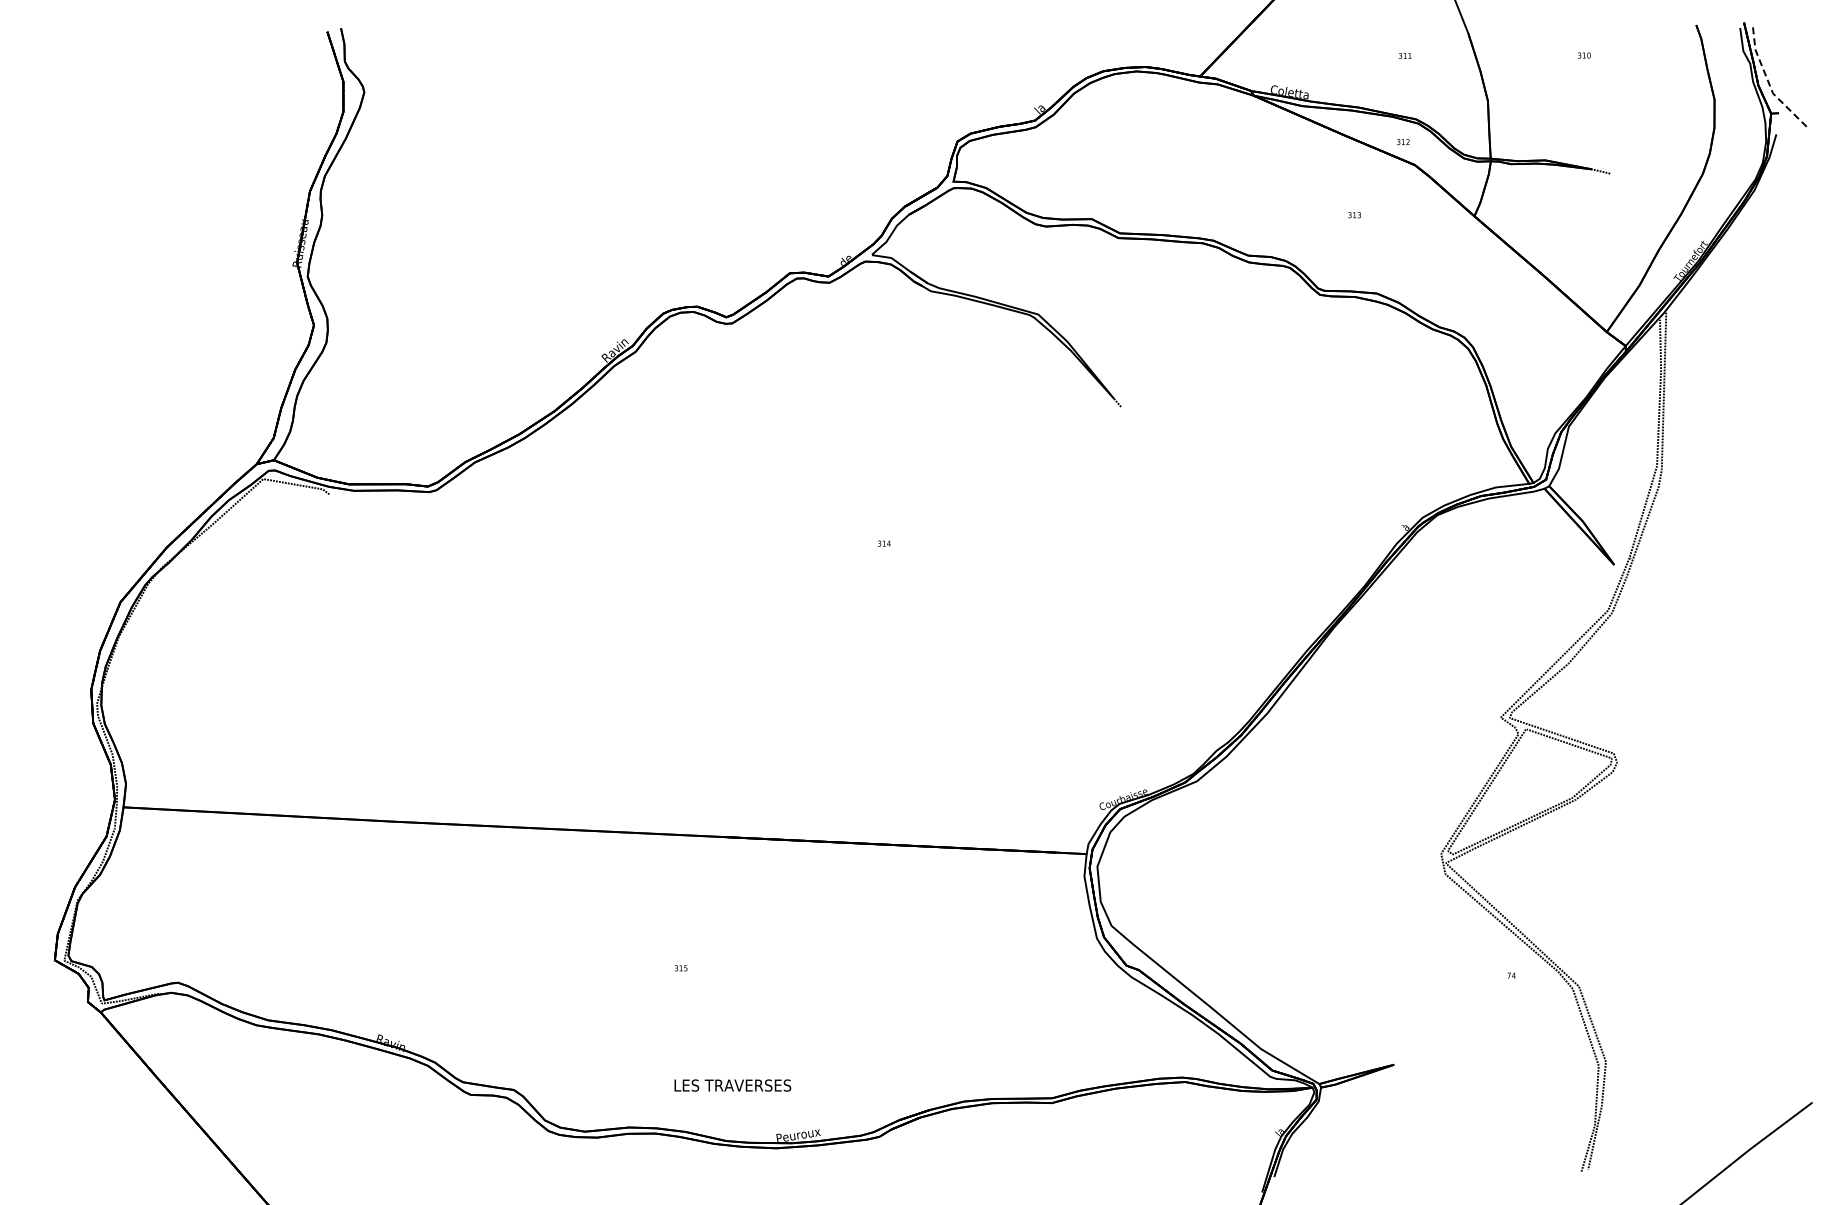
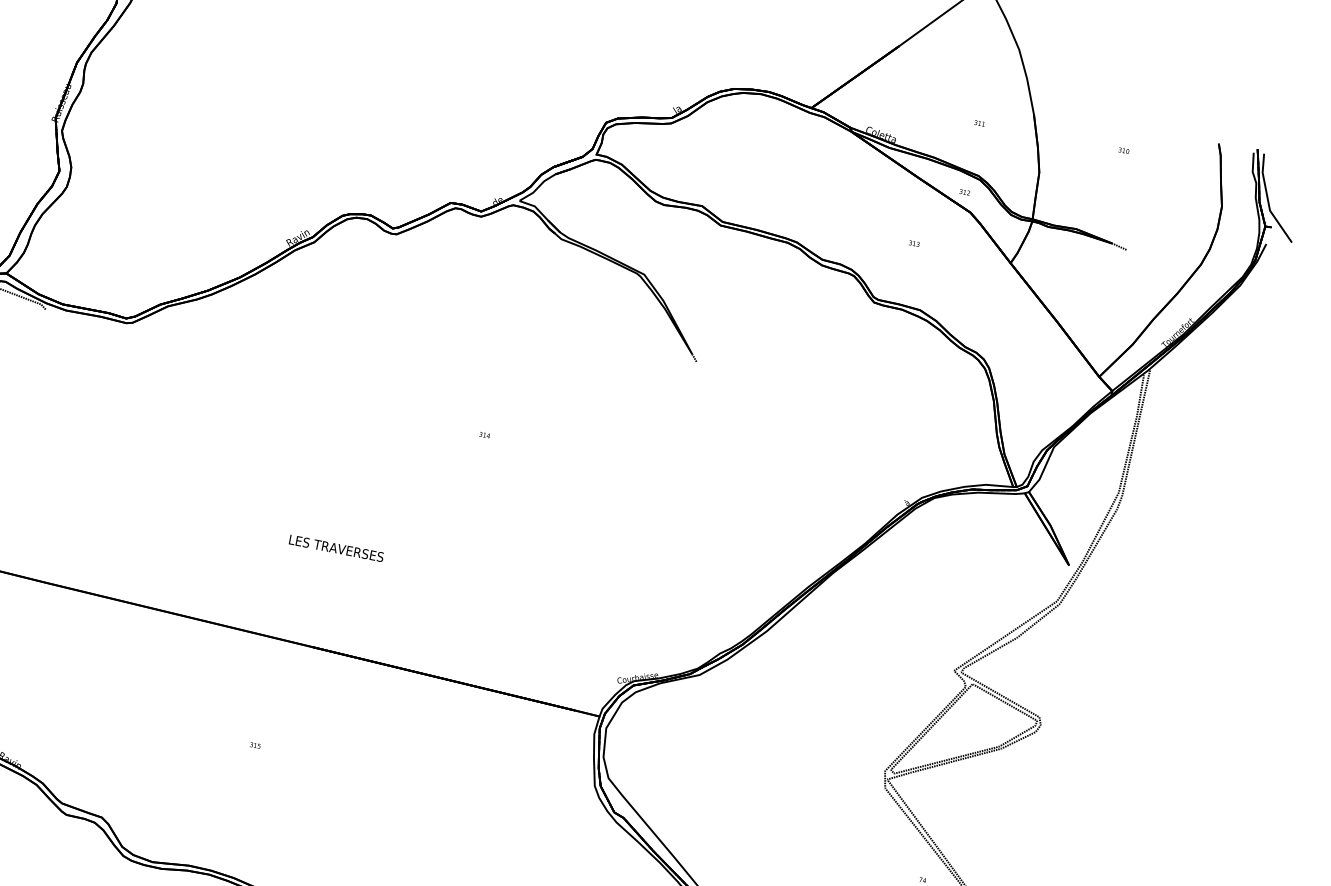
line: (1768, 82) -> (1268, 201), dashed -> solid
text: (732, 1085) -> (336, 548), moved

